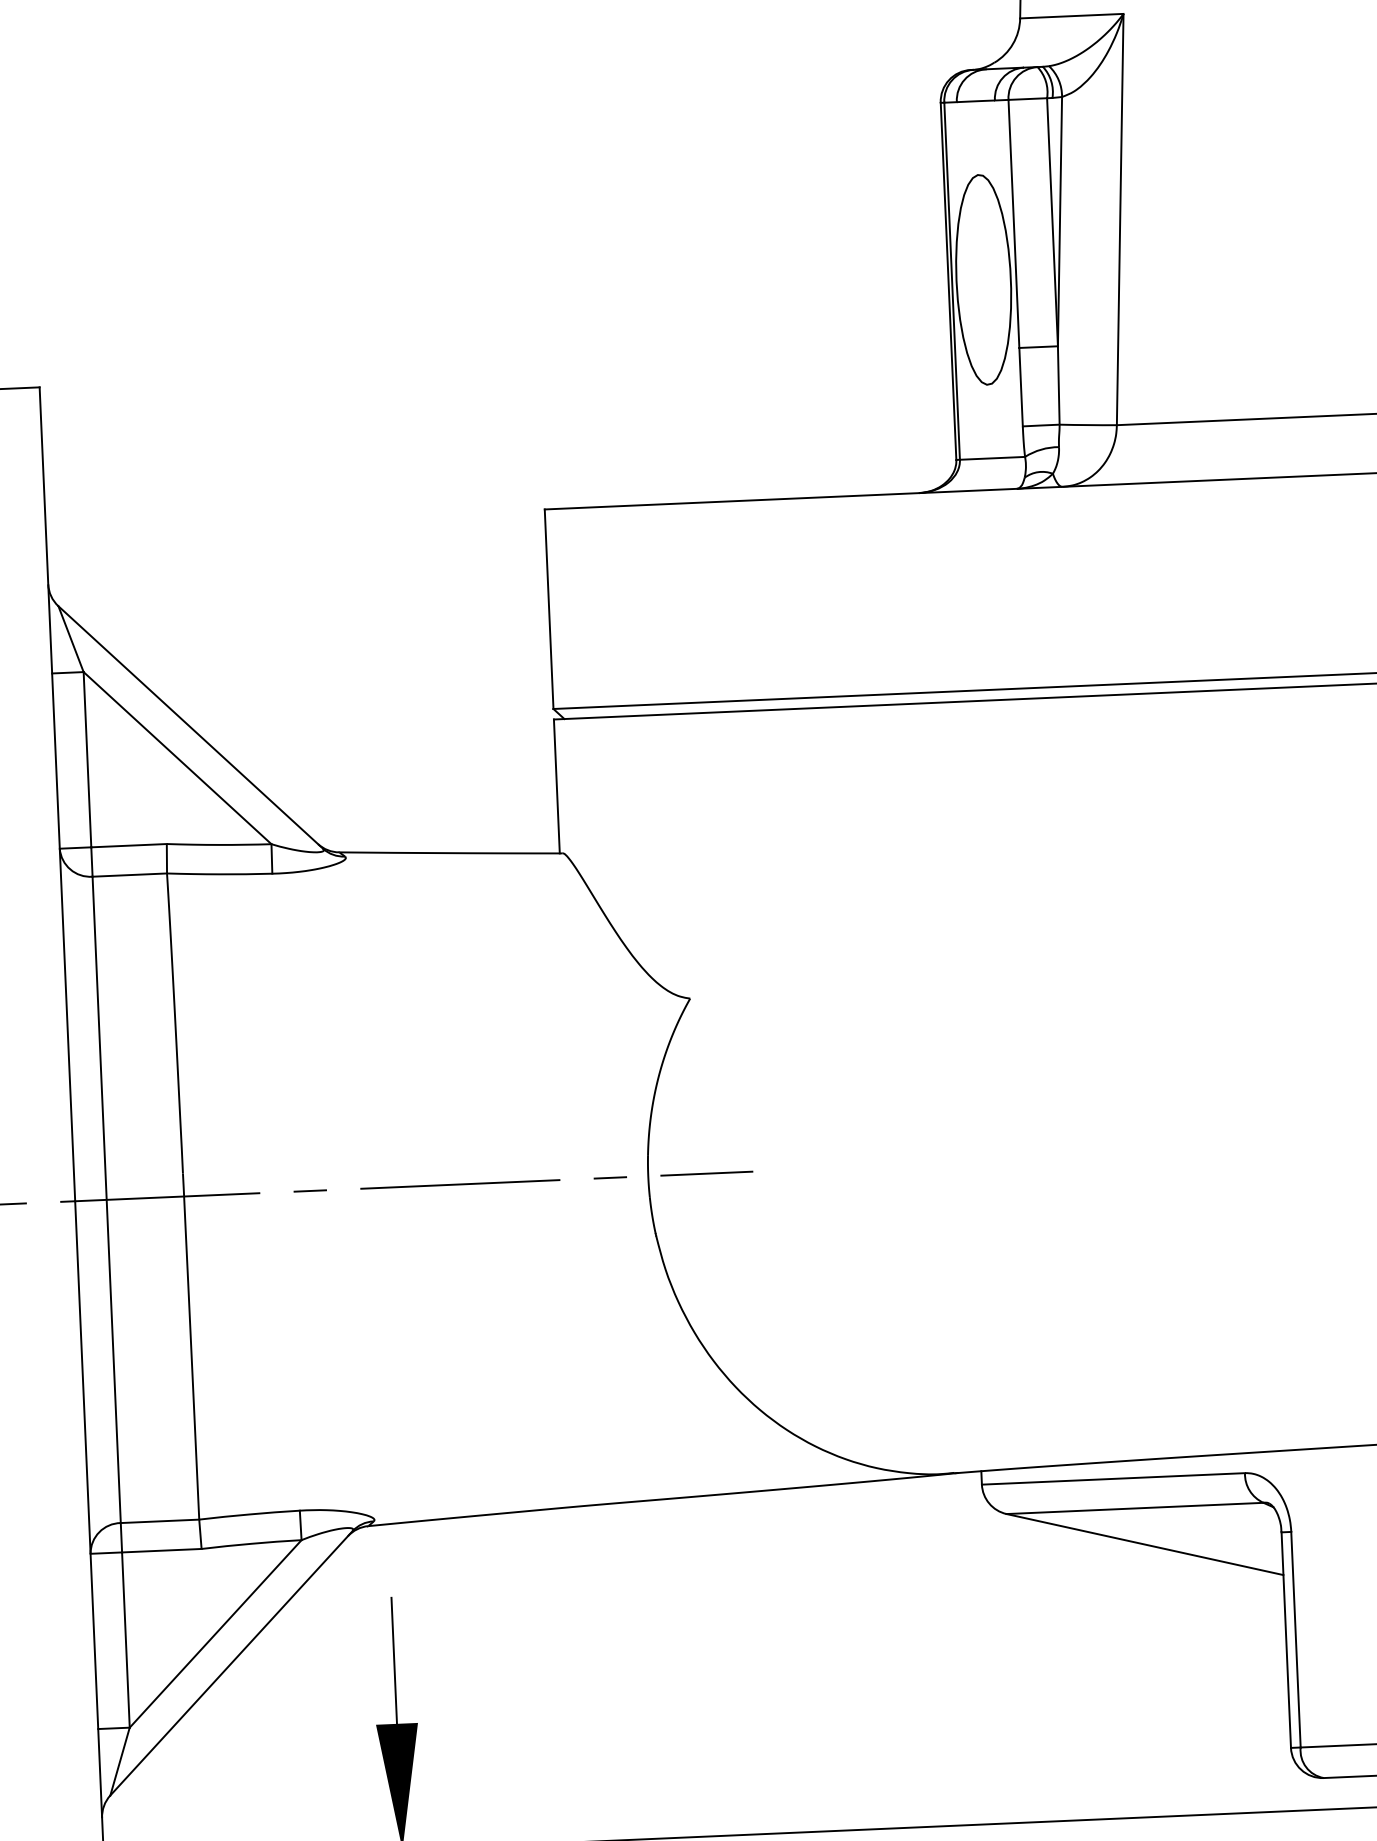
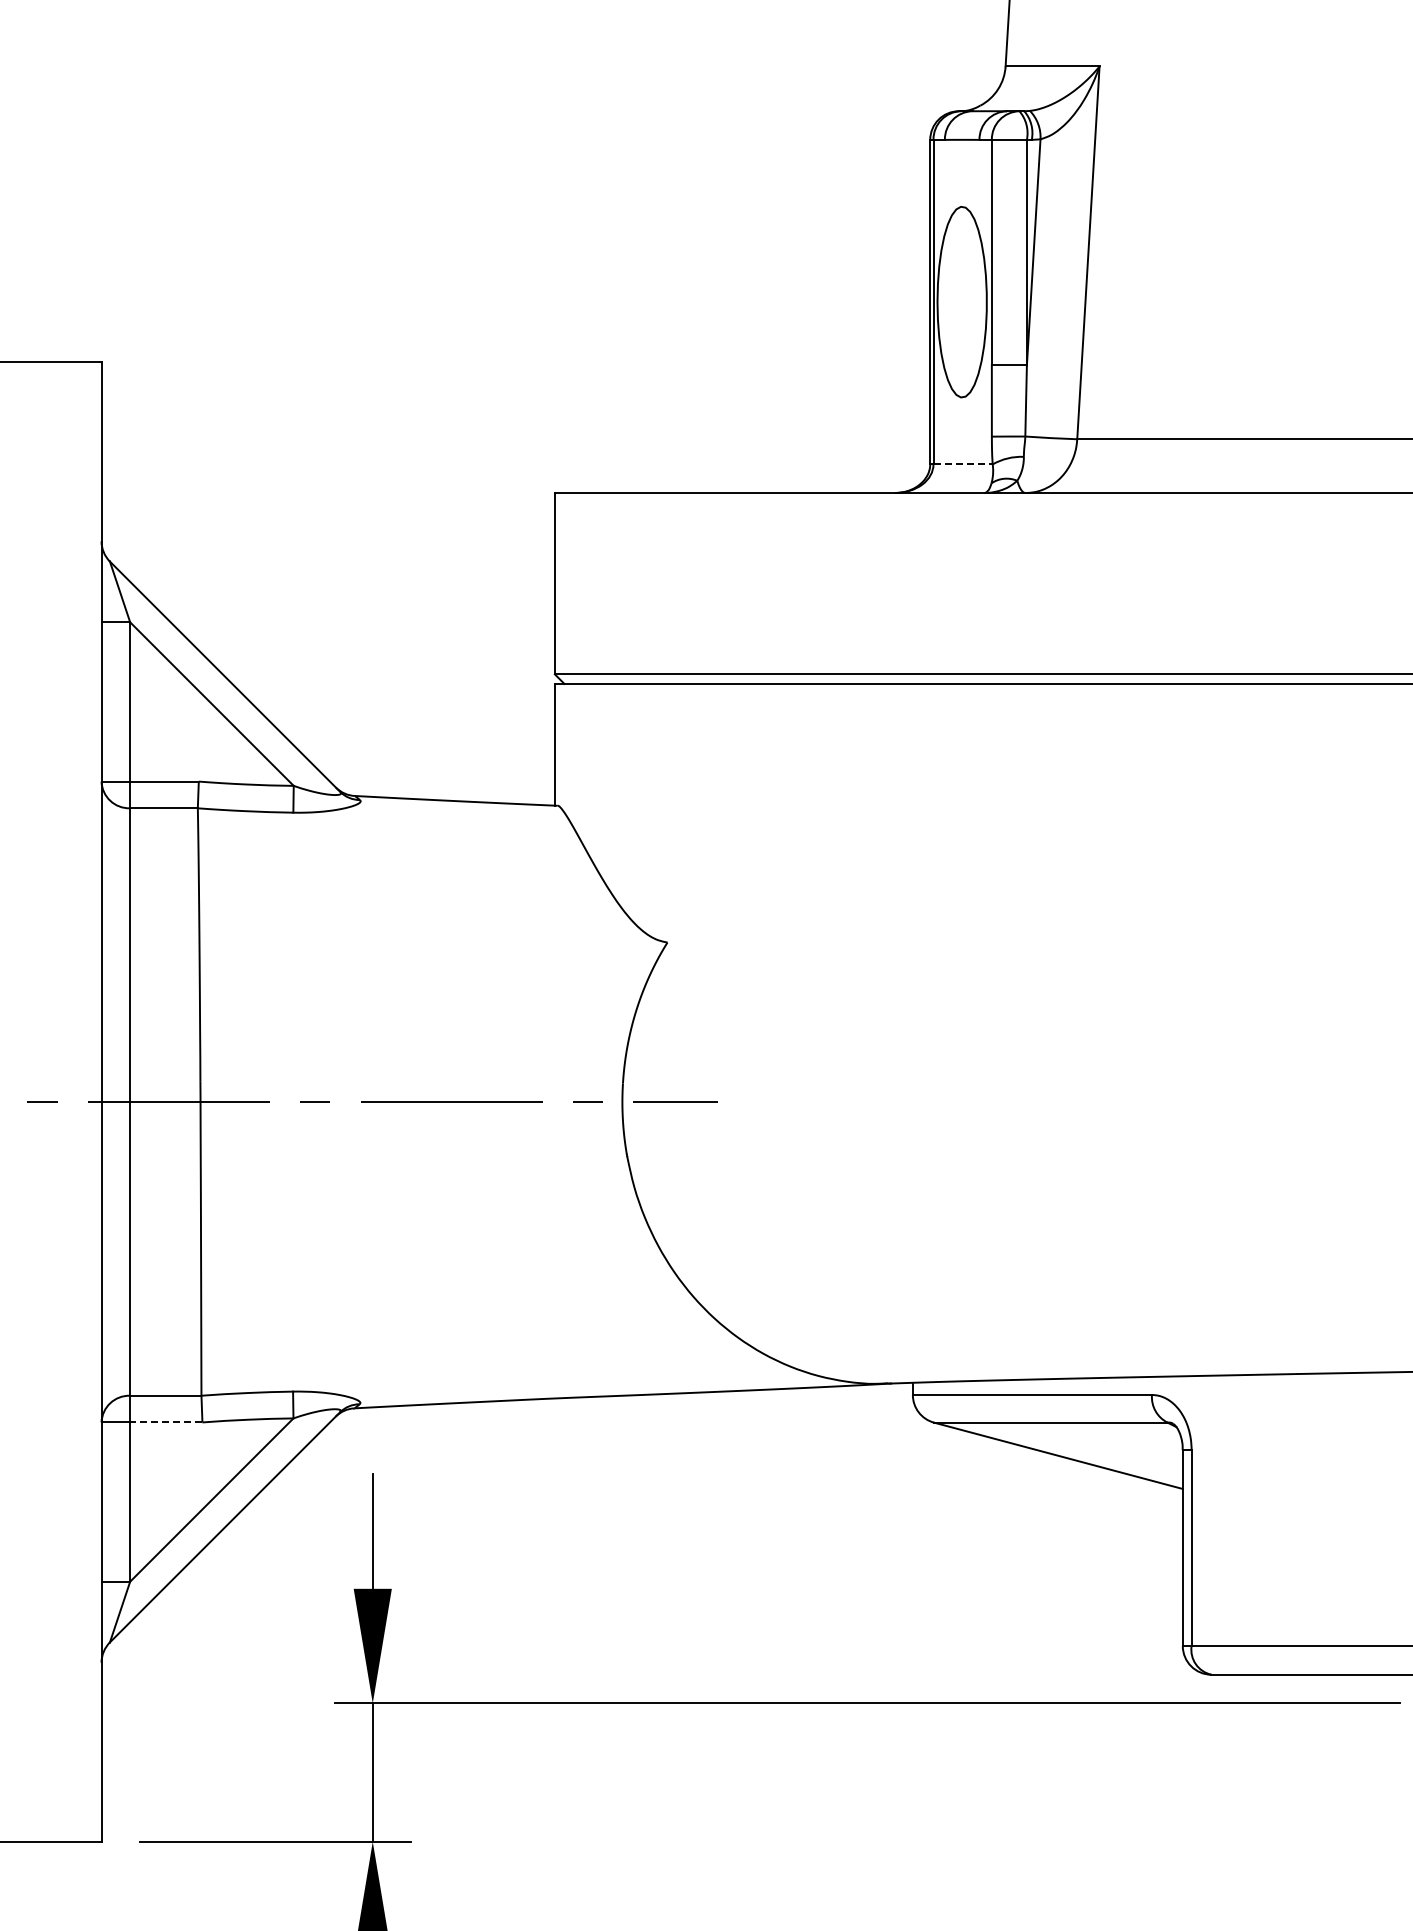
line: (992, 458) -> (963, 464), solid -> dashed
line: (160, 1550) -> (165, 1422), solid -> dashed

